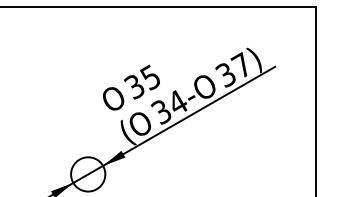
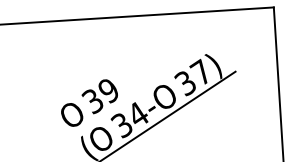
text: (149, 77) -> (107, 90), 35 -> 39

